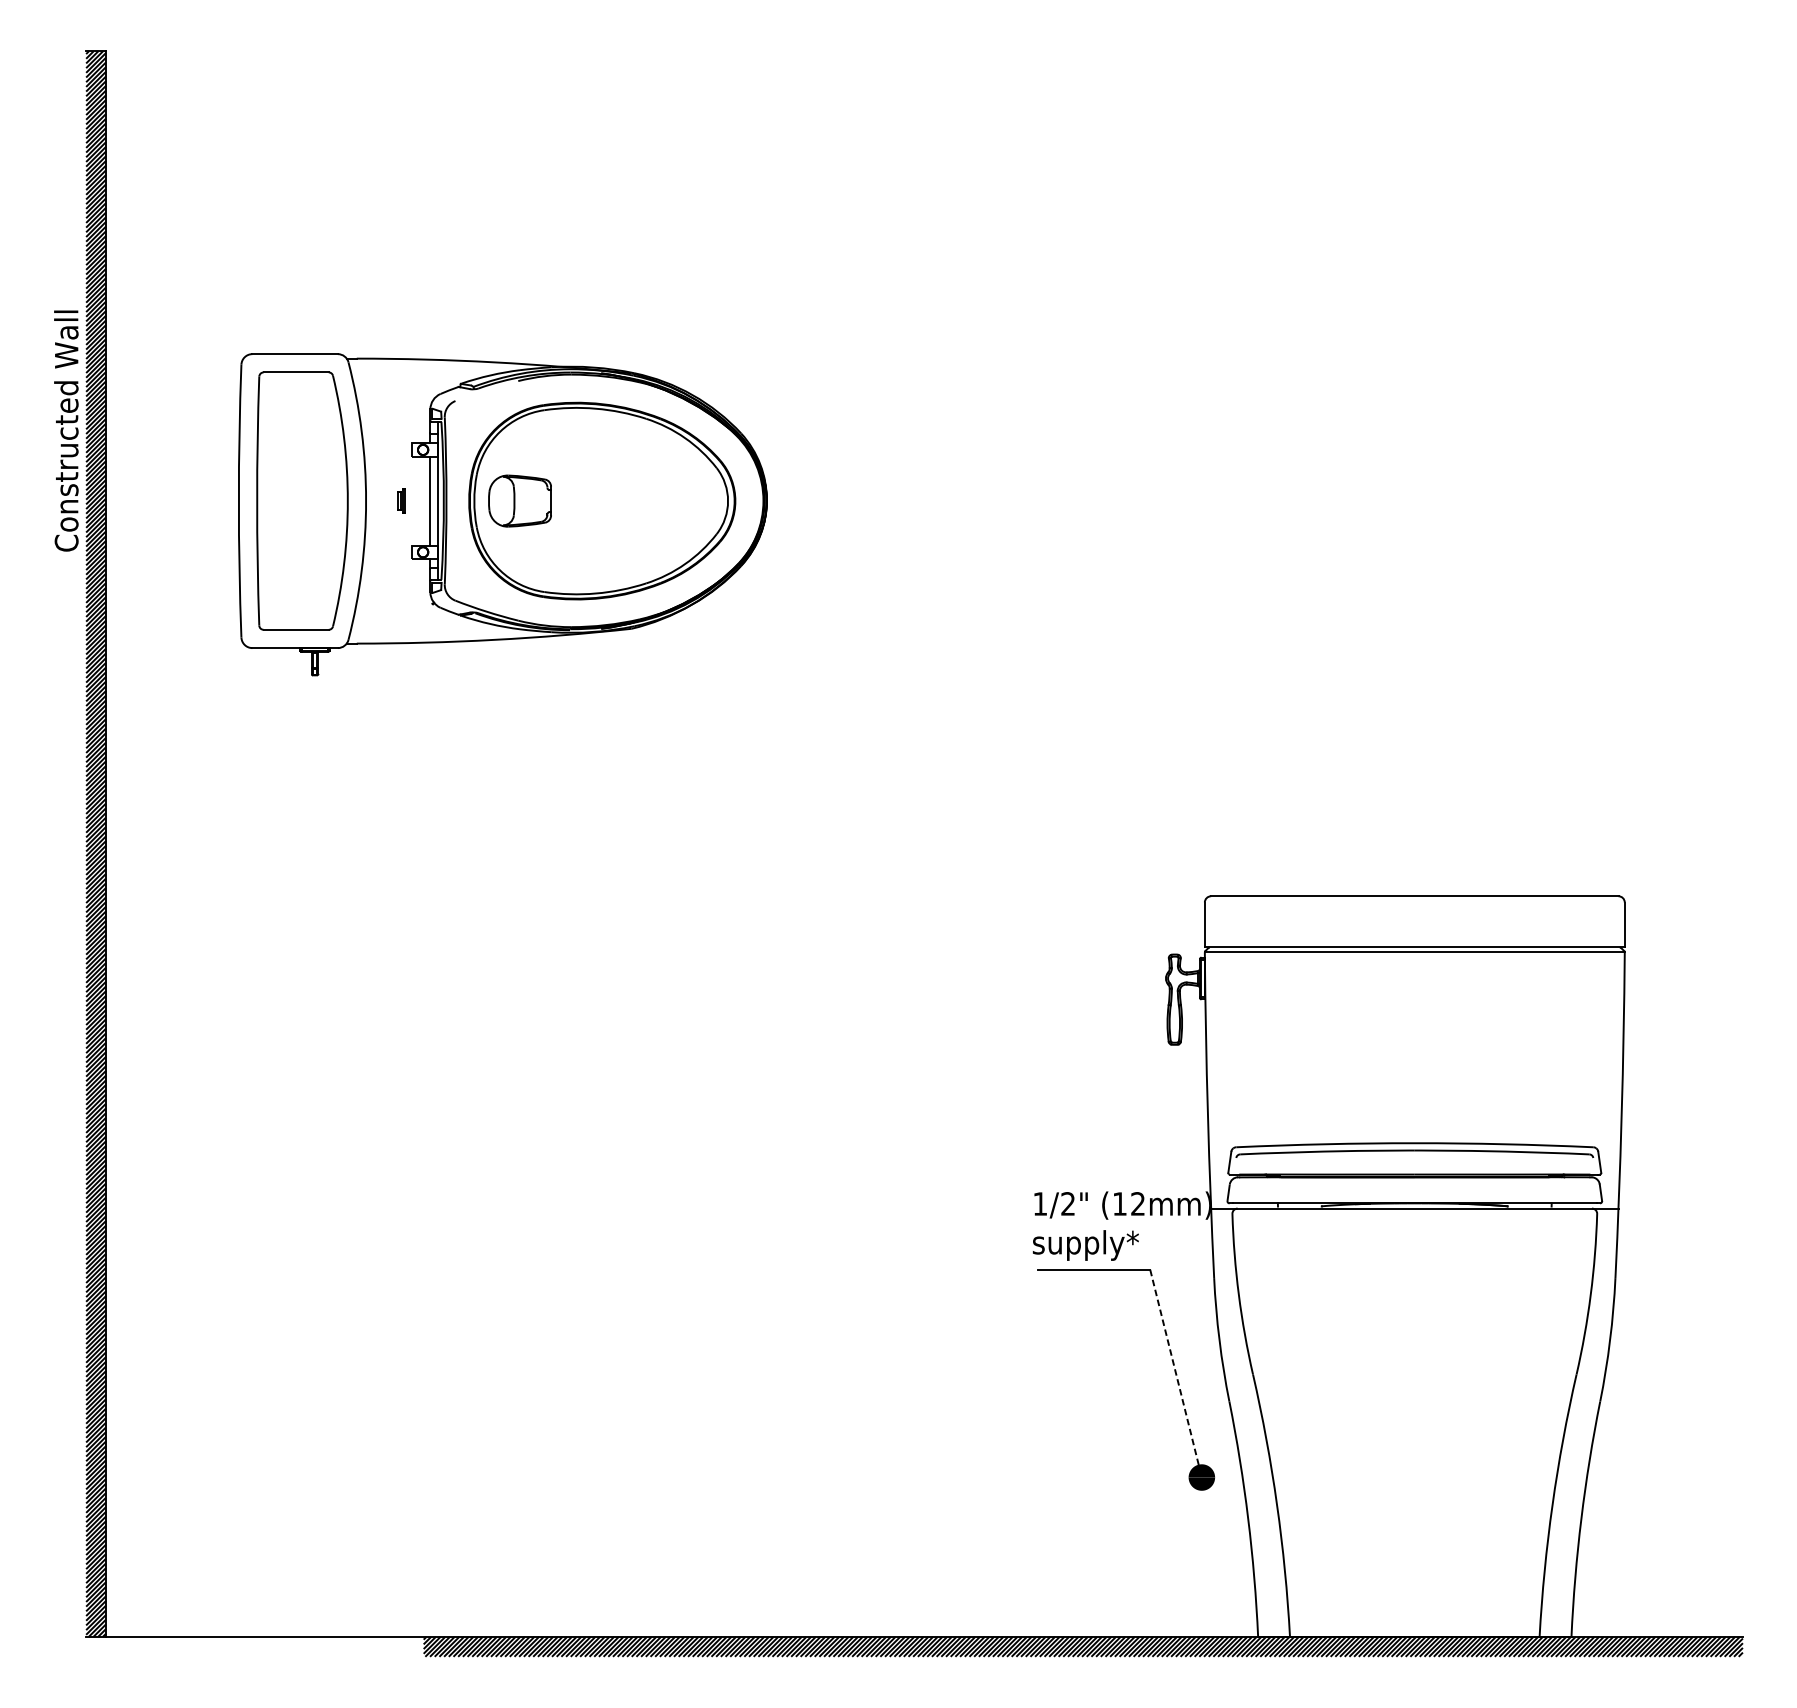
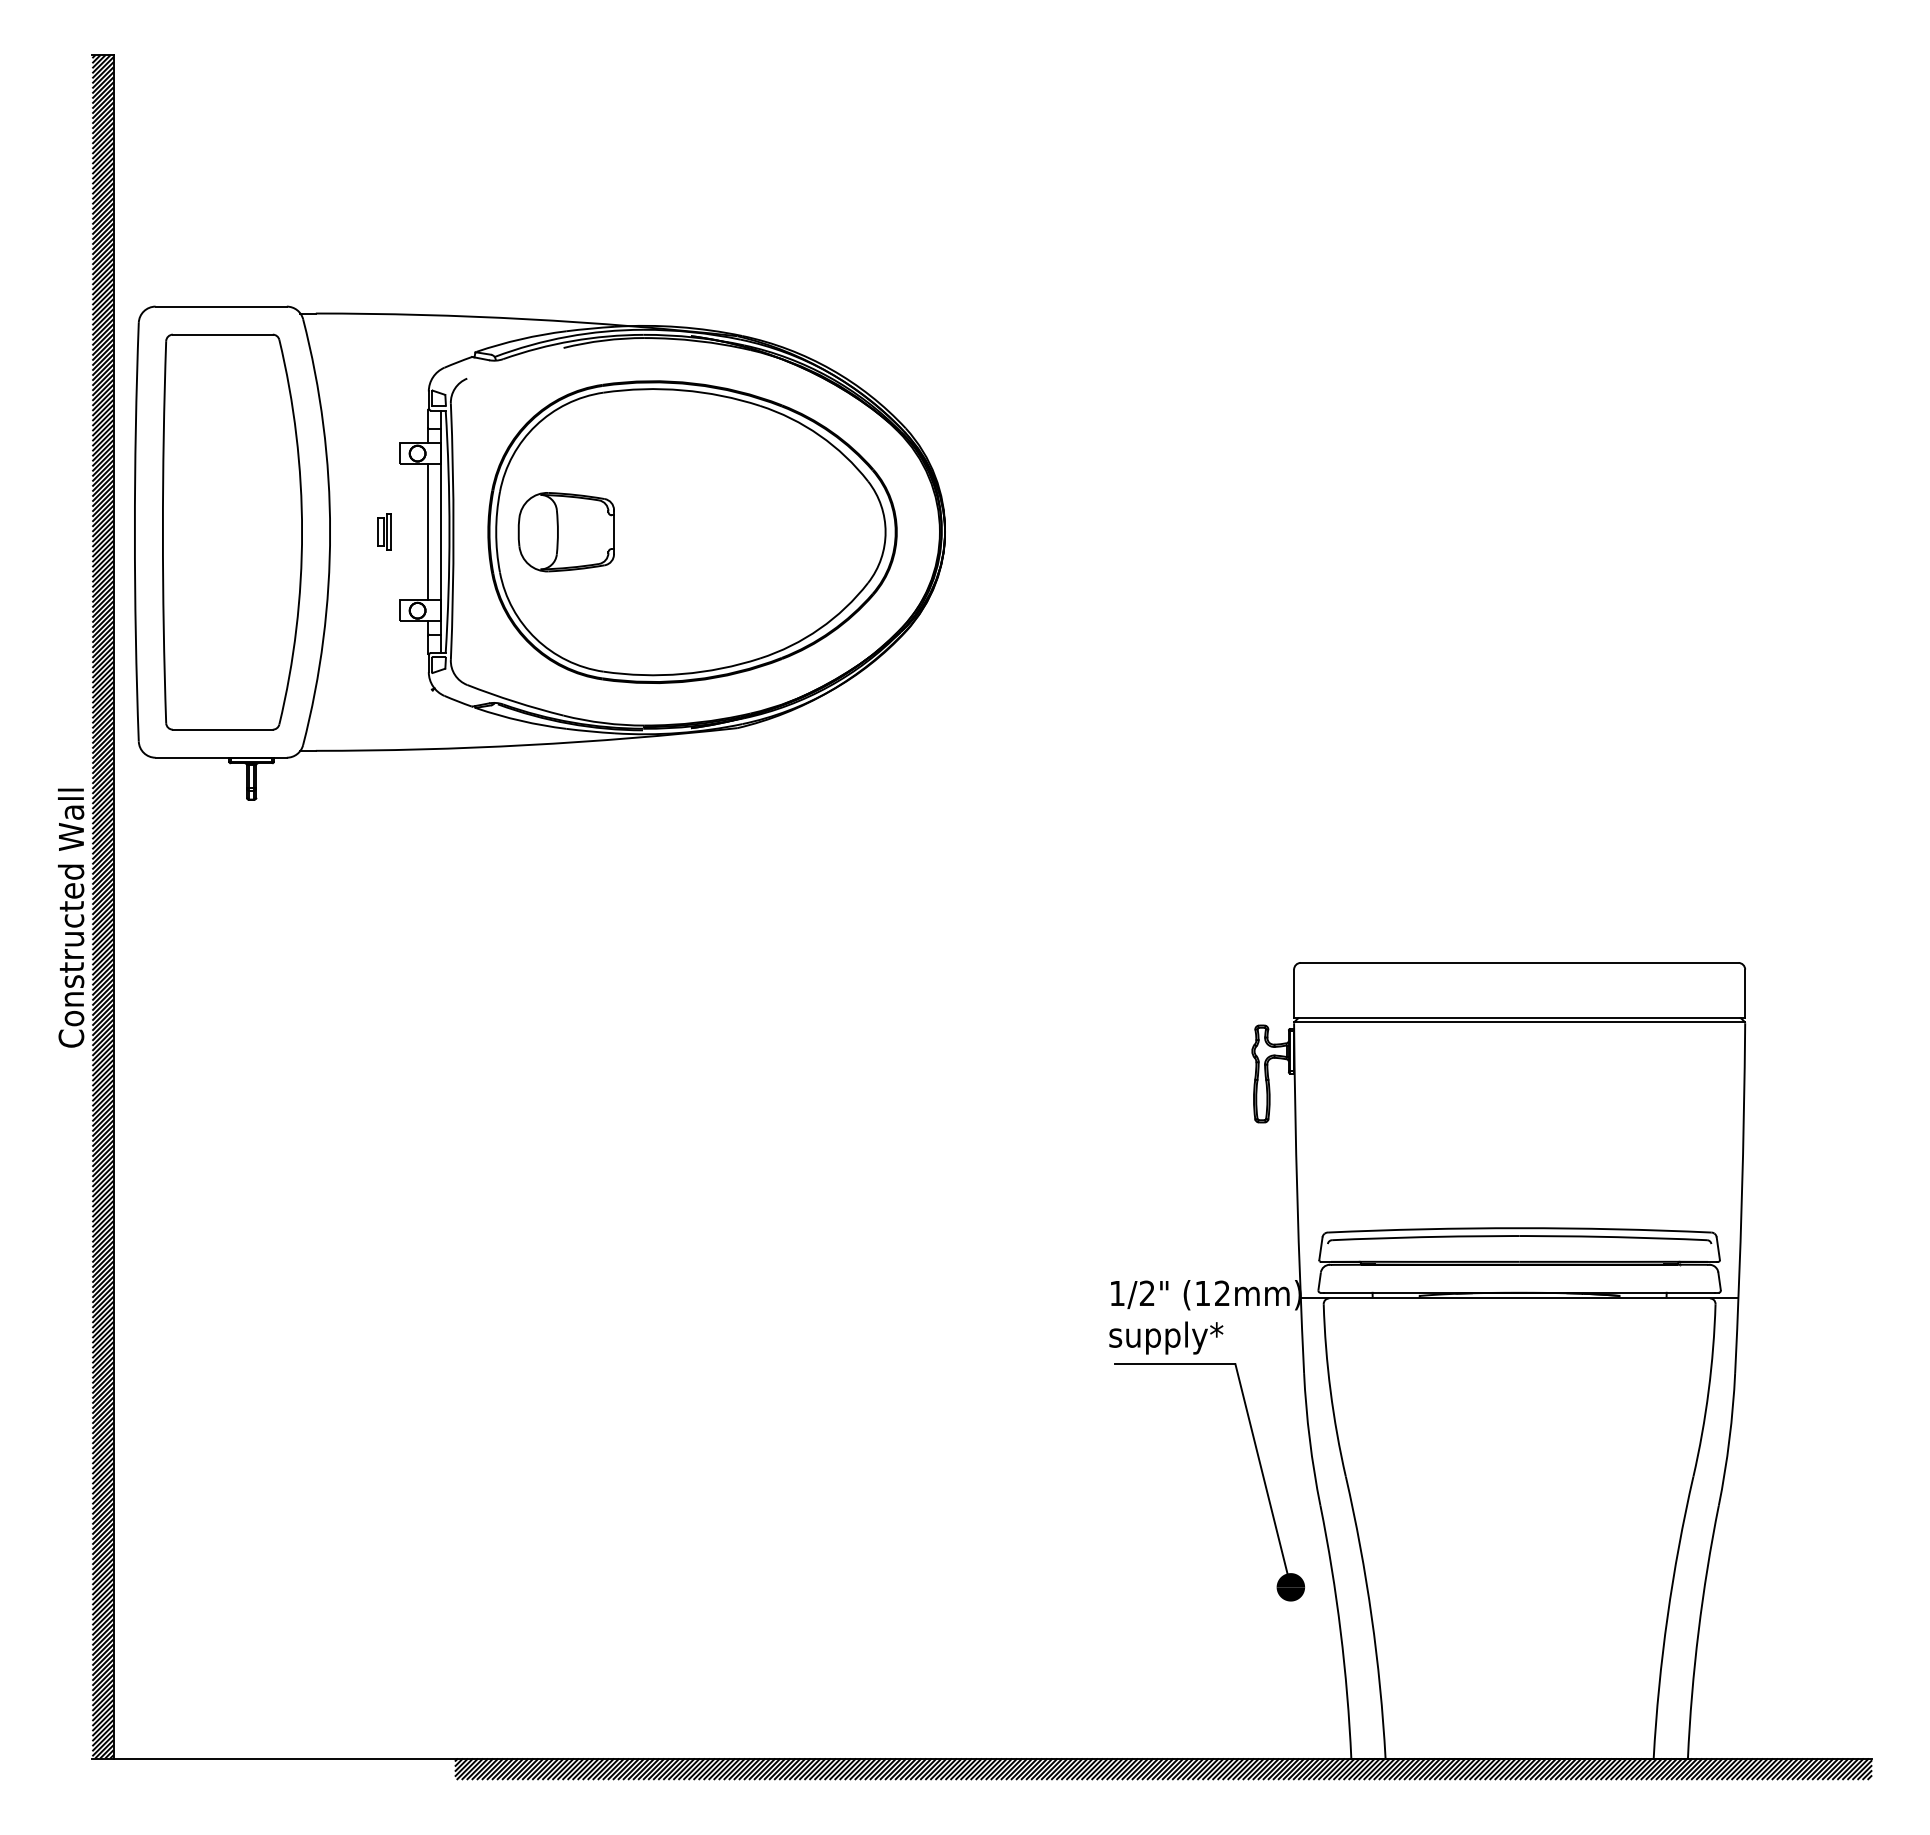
text: (66, 430) -> (71, 917), moved
part: (502, 514) -> (539, 552), size x1.43
line: (1175, 1370) -> (1262, 1472), dashed -> solid

